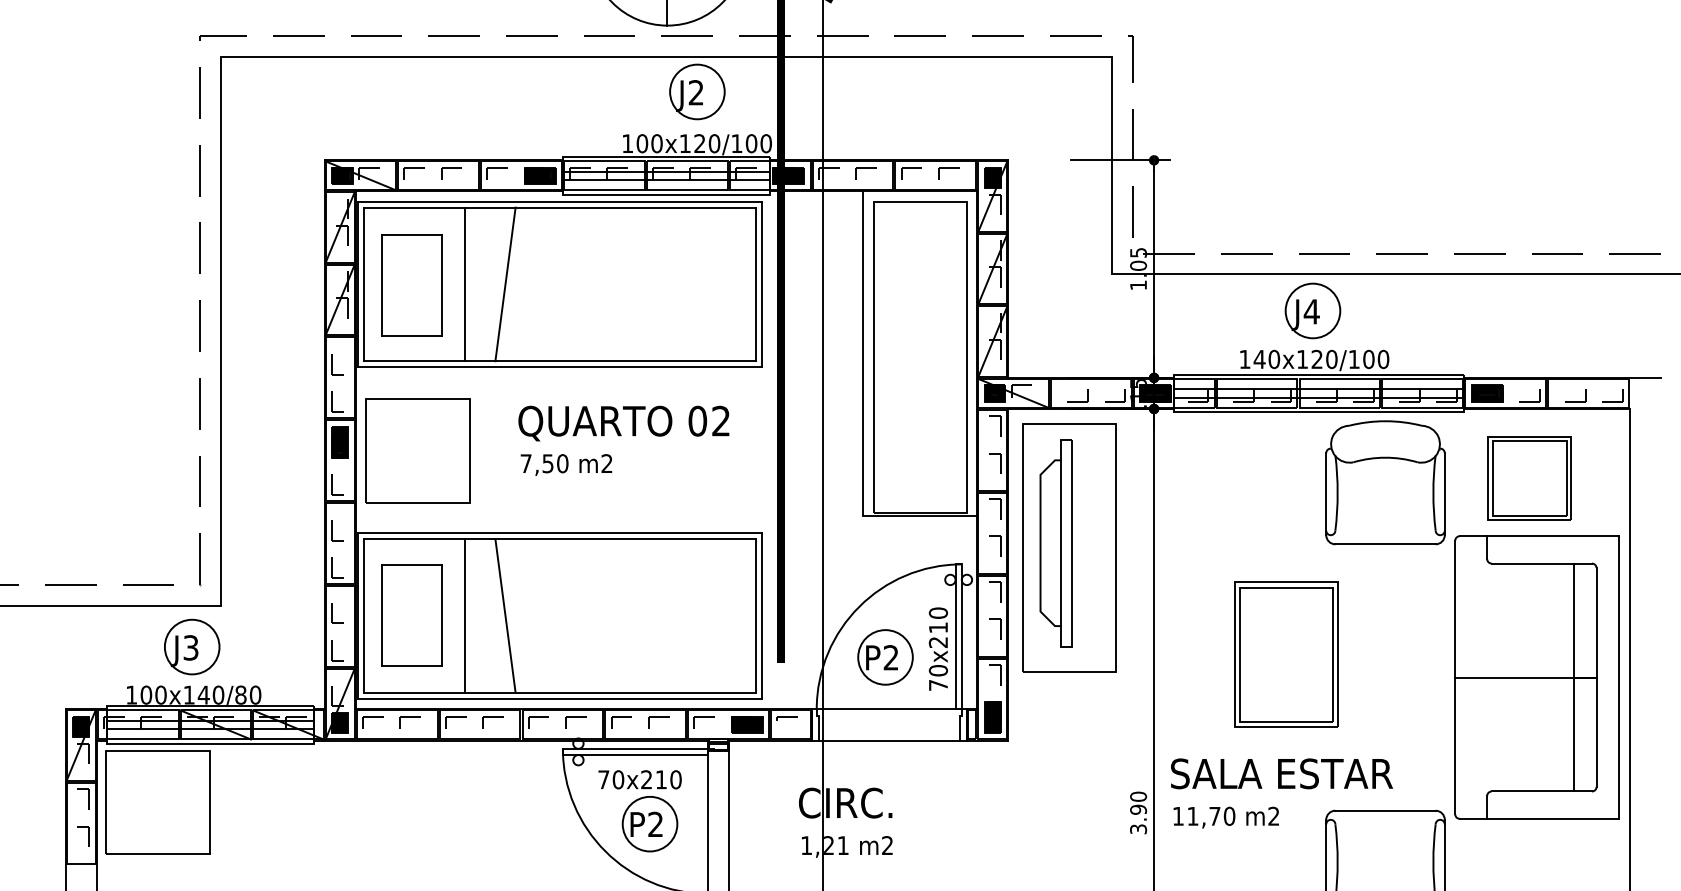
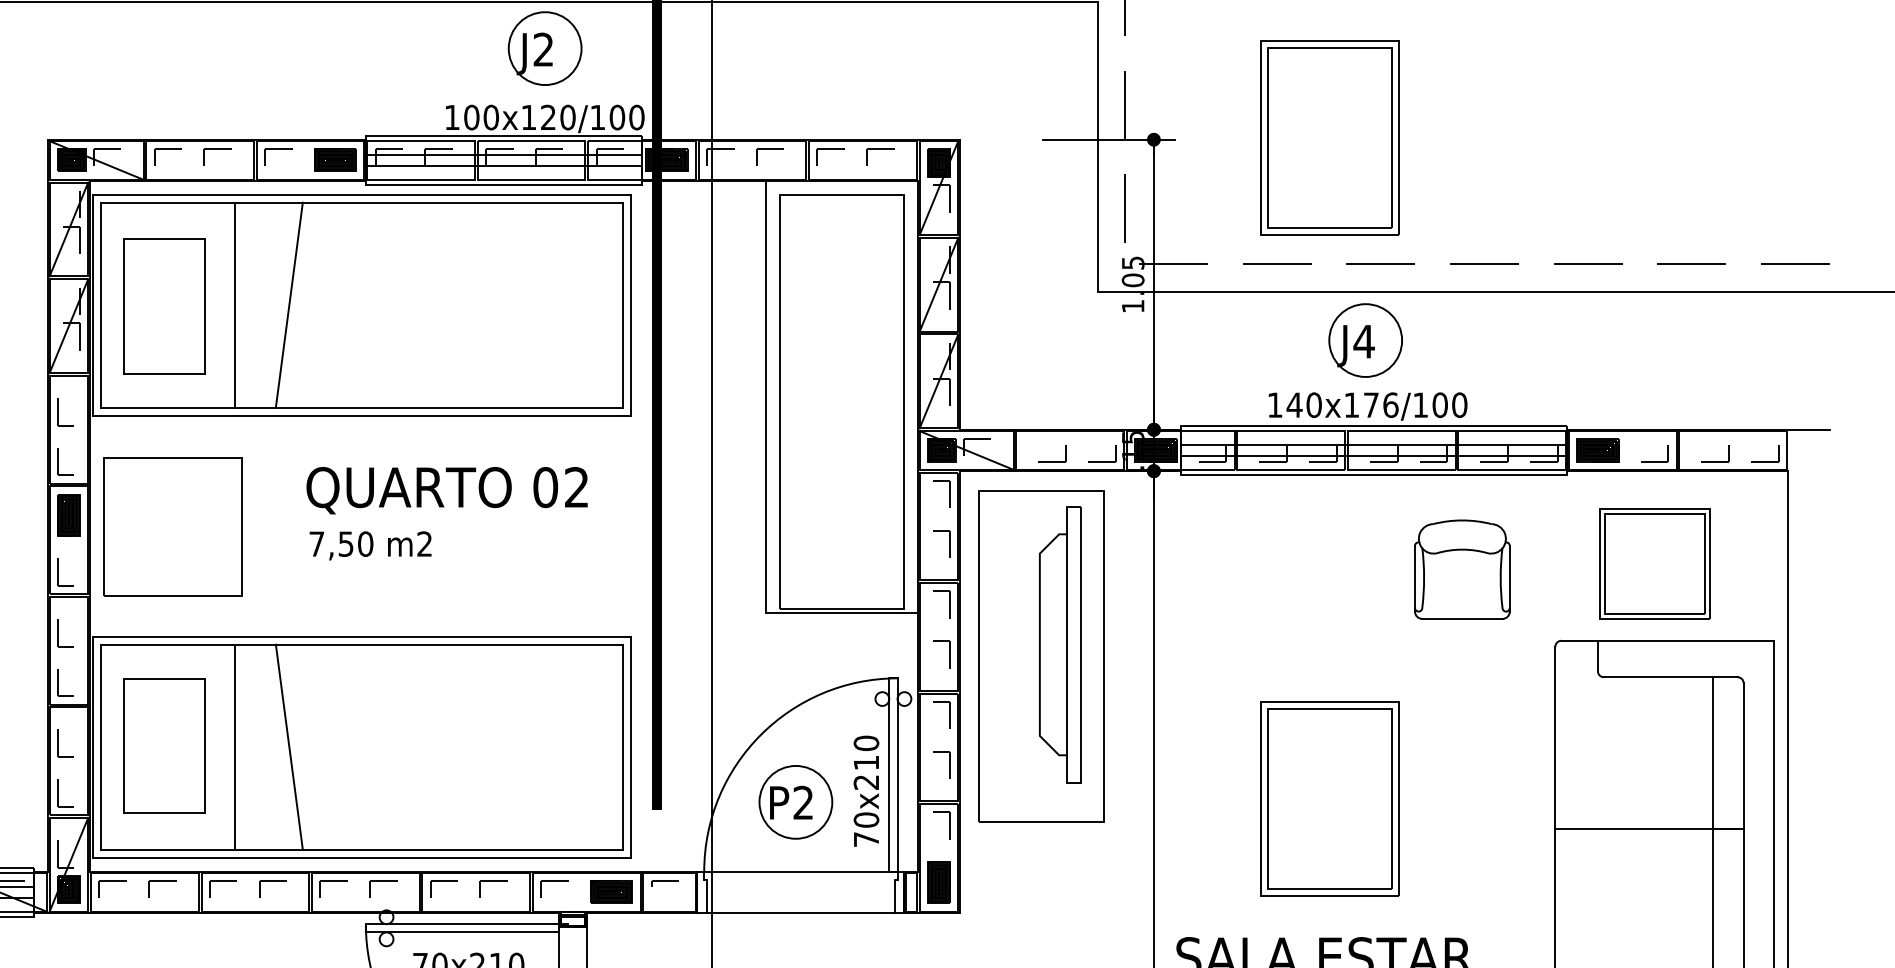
part: (1286, 158) -> (1330, 137), added
text: (1324, 358) -> (1381, 403), 140x120/100 -> 140x176/100
part: (1385, 482) -> (1462, 569), size x0.6
part: (1055, 543) -> (1059, 645), moved

